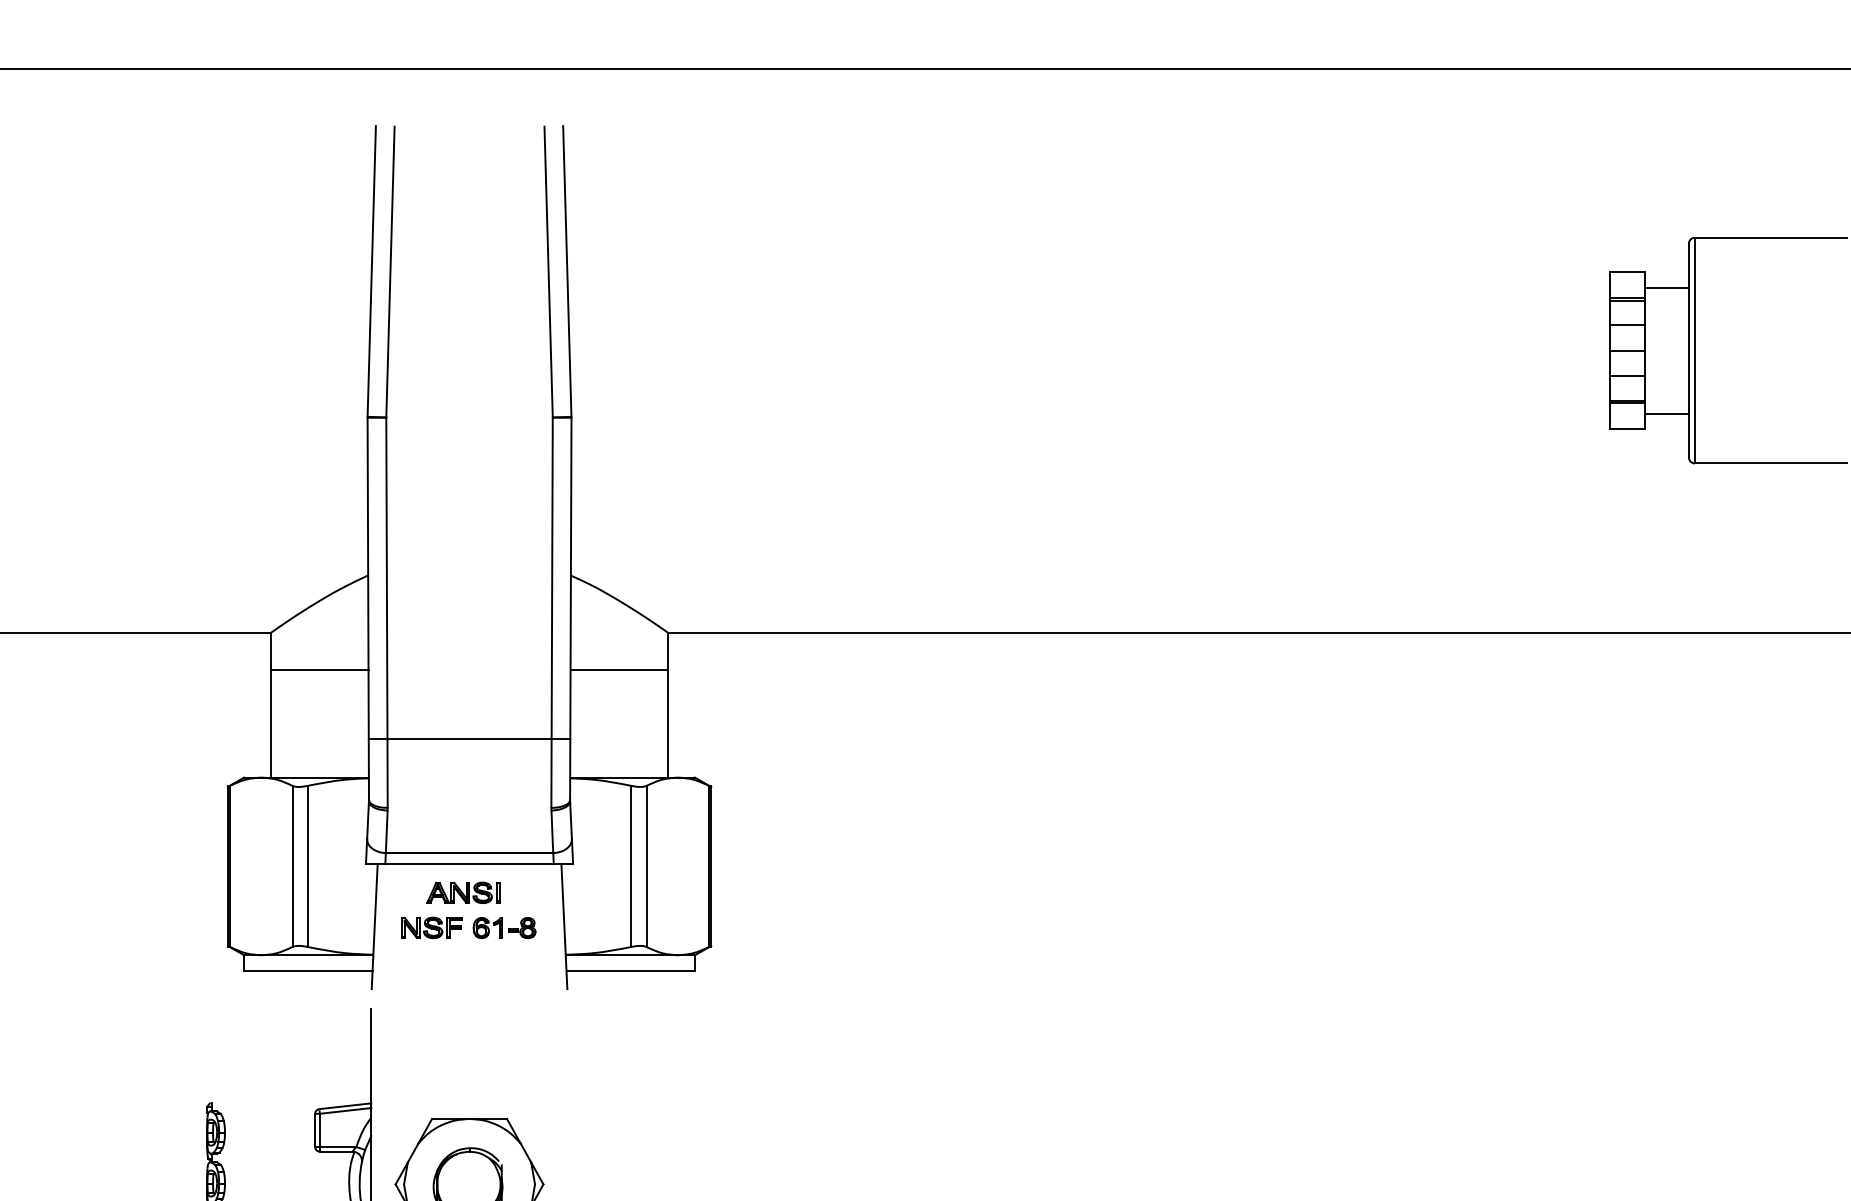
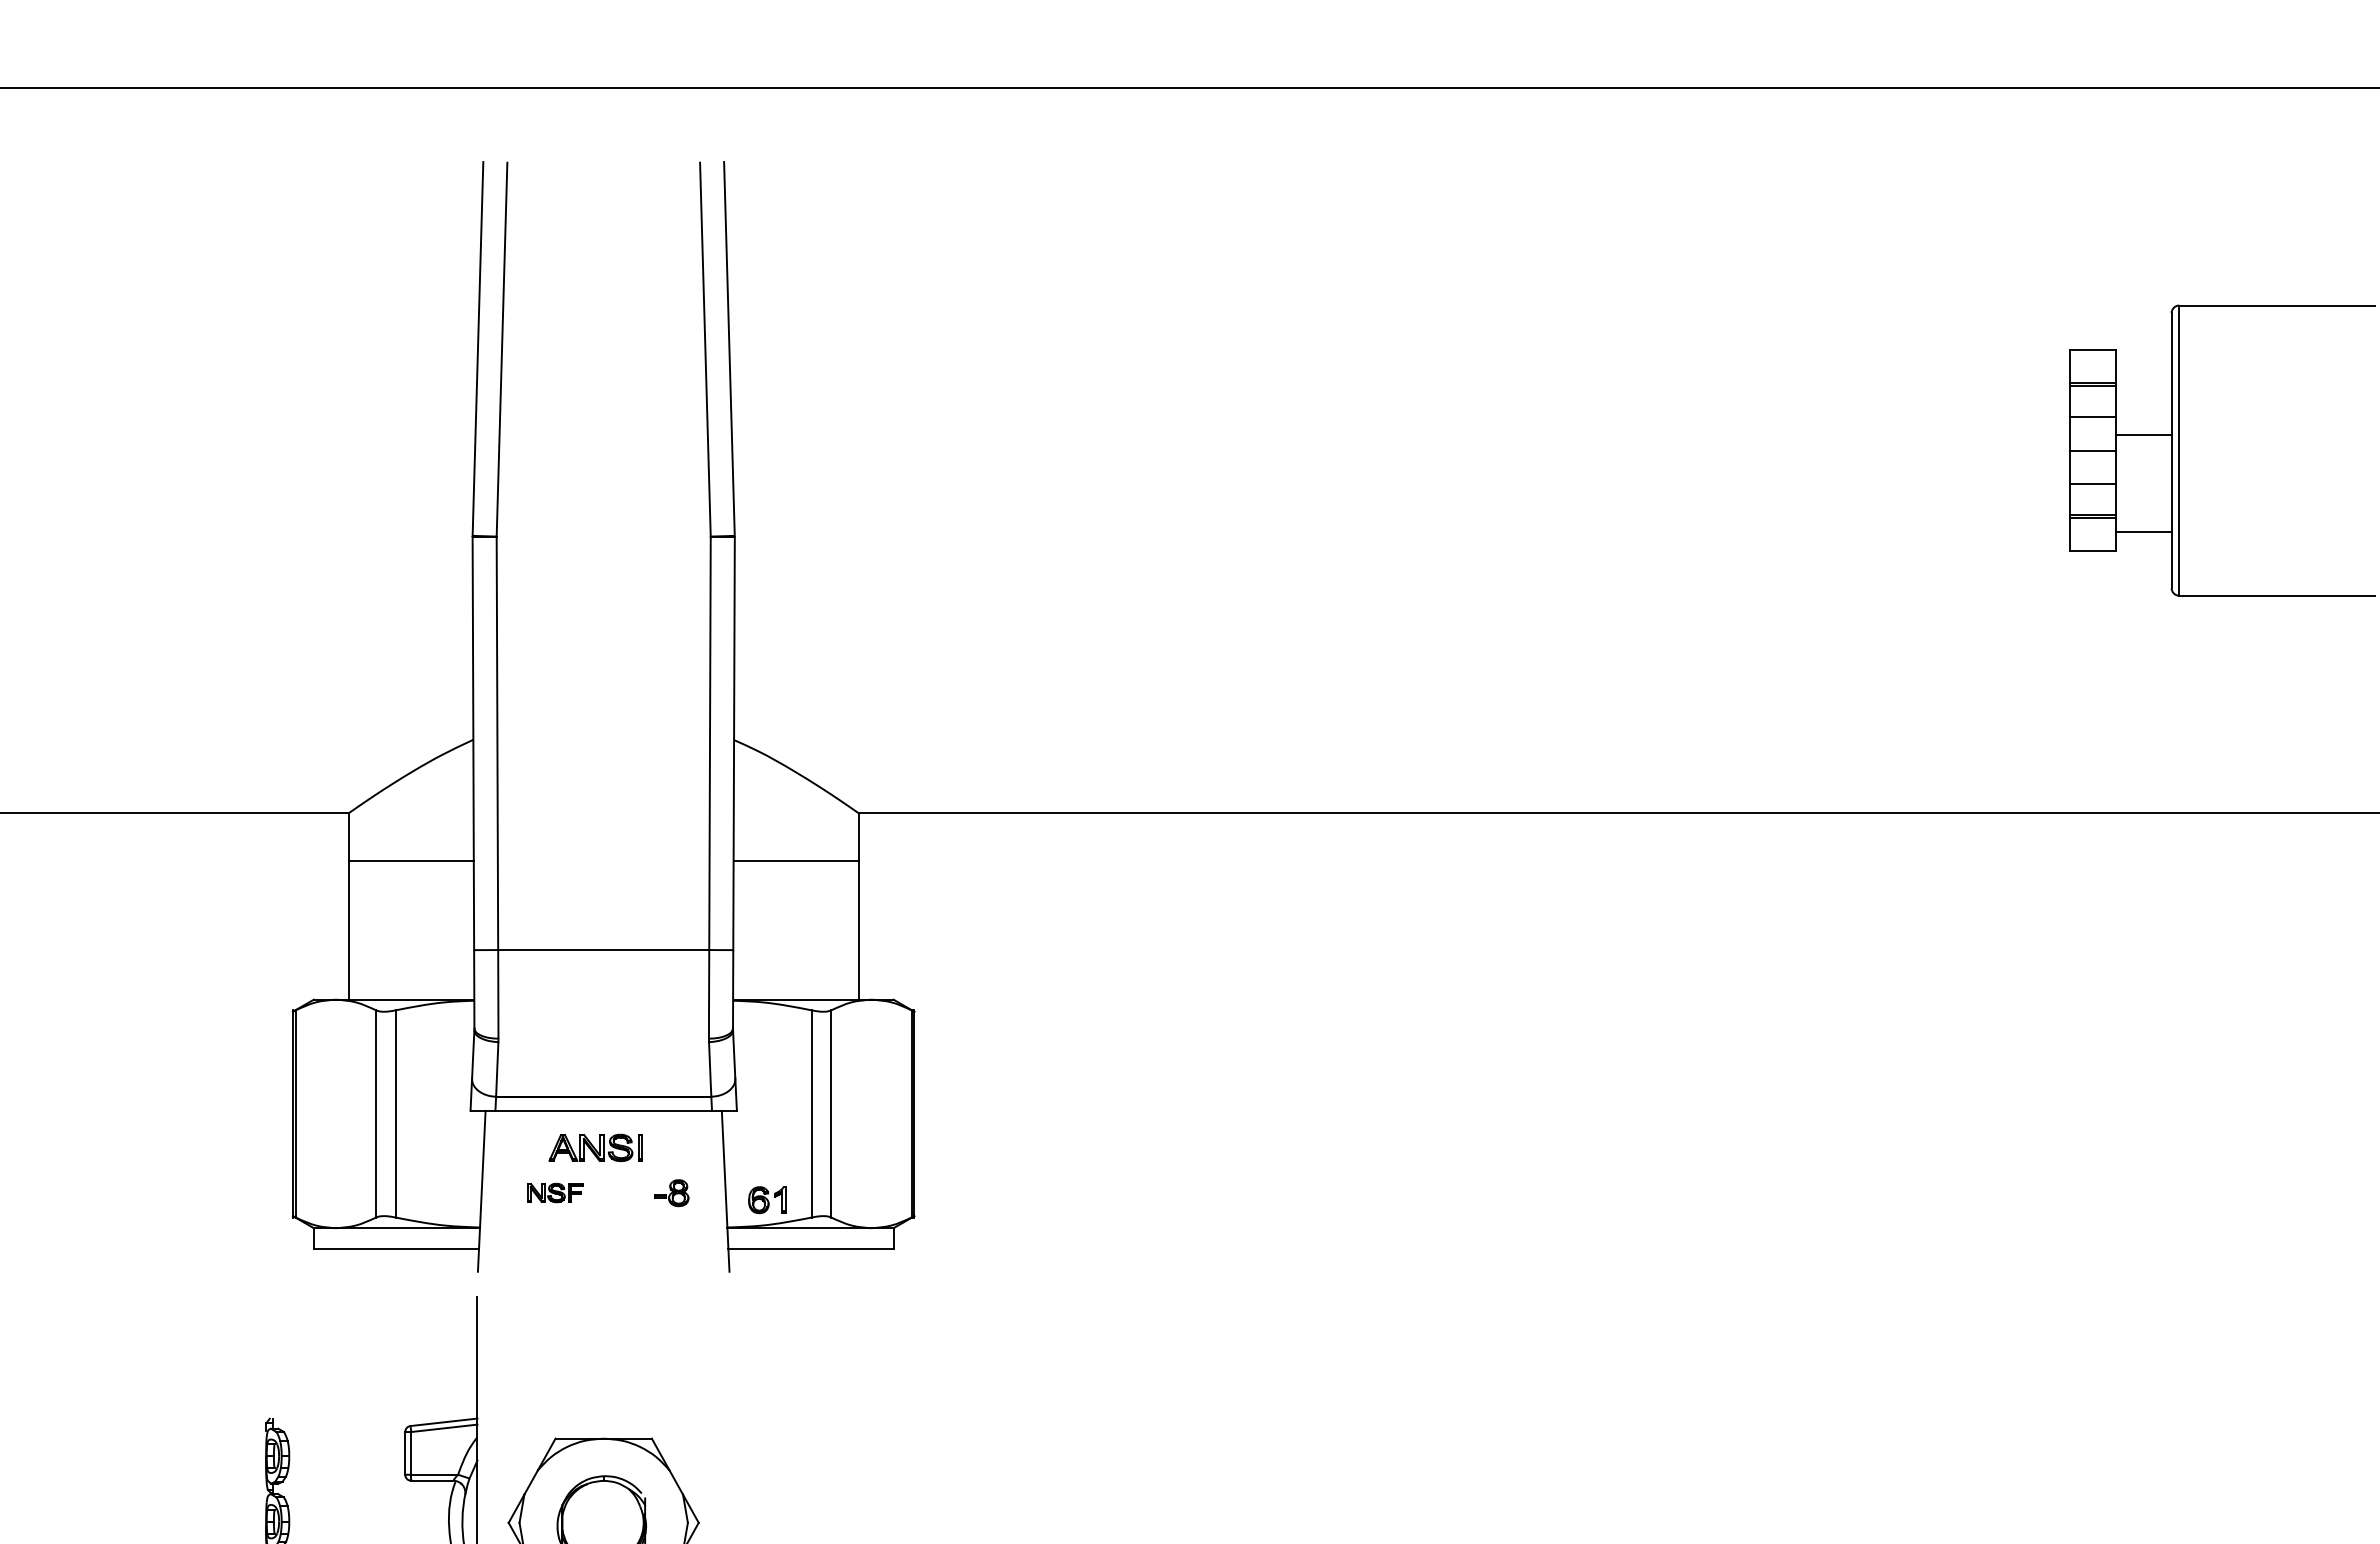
line: (1667, 287) -> (2143, 434), moved
part: (432, 927) -> (555, 1192), size x0.7
part: (488, 928) -> (767, 1200), moved

